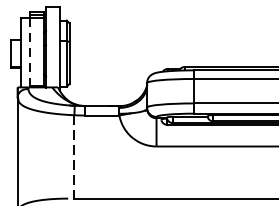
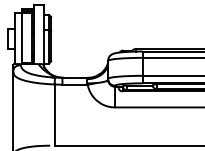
line: (30, 52) -> (22, 38), dashed -> solid
line: (74, 157) -> (54, 115), dashed -> solid

